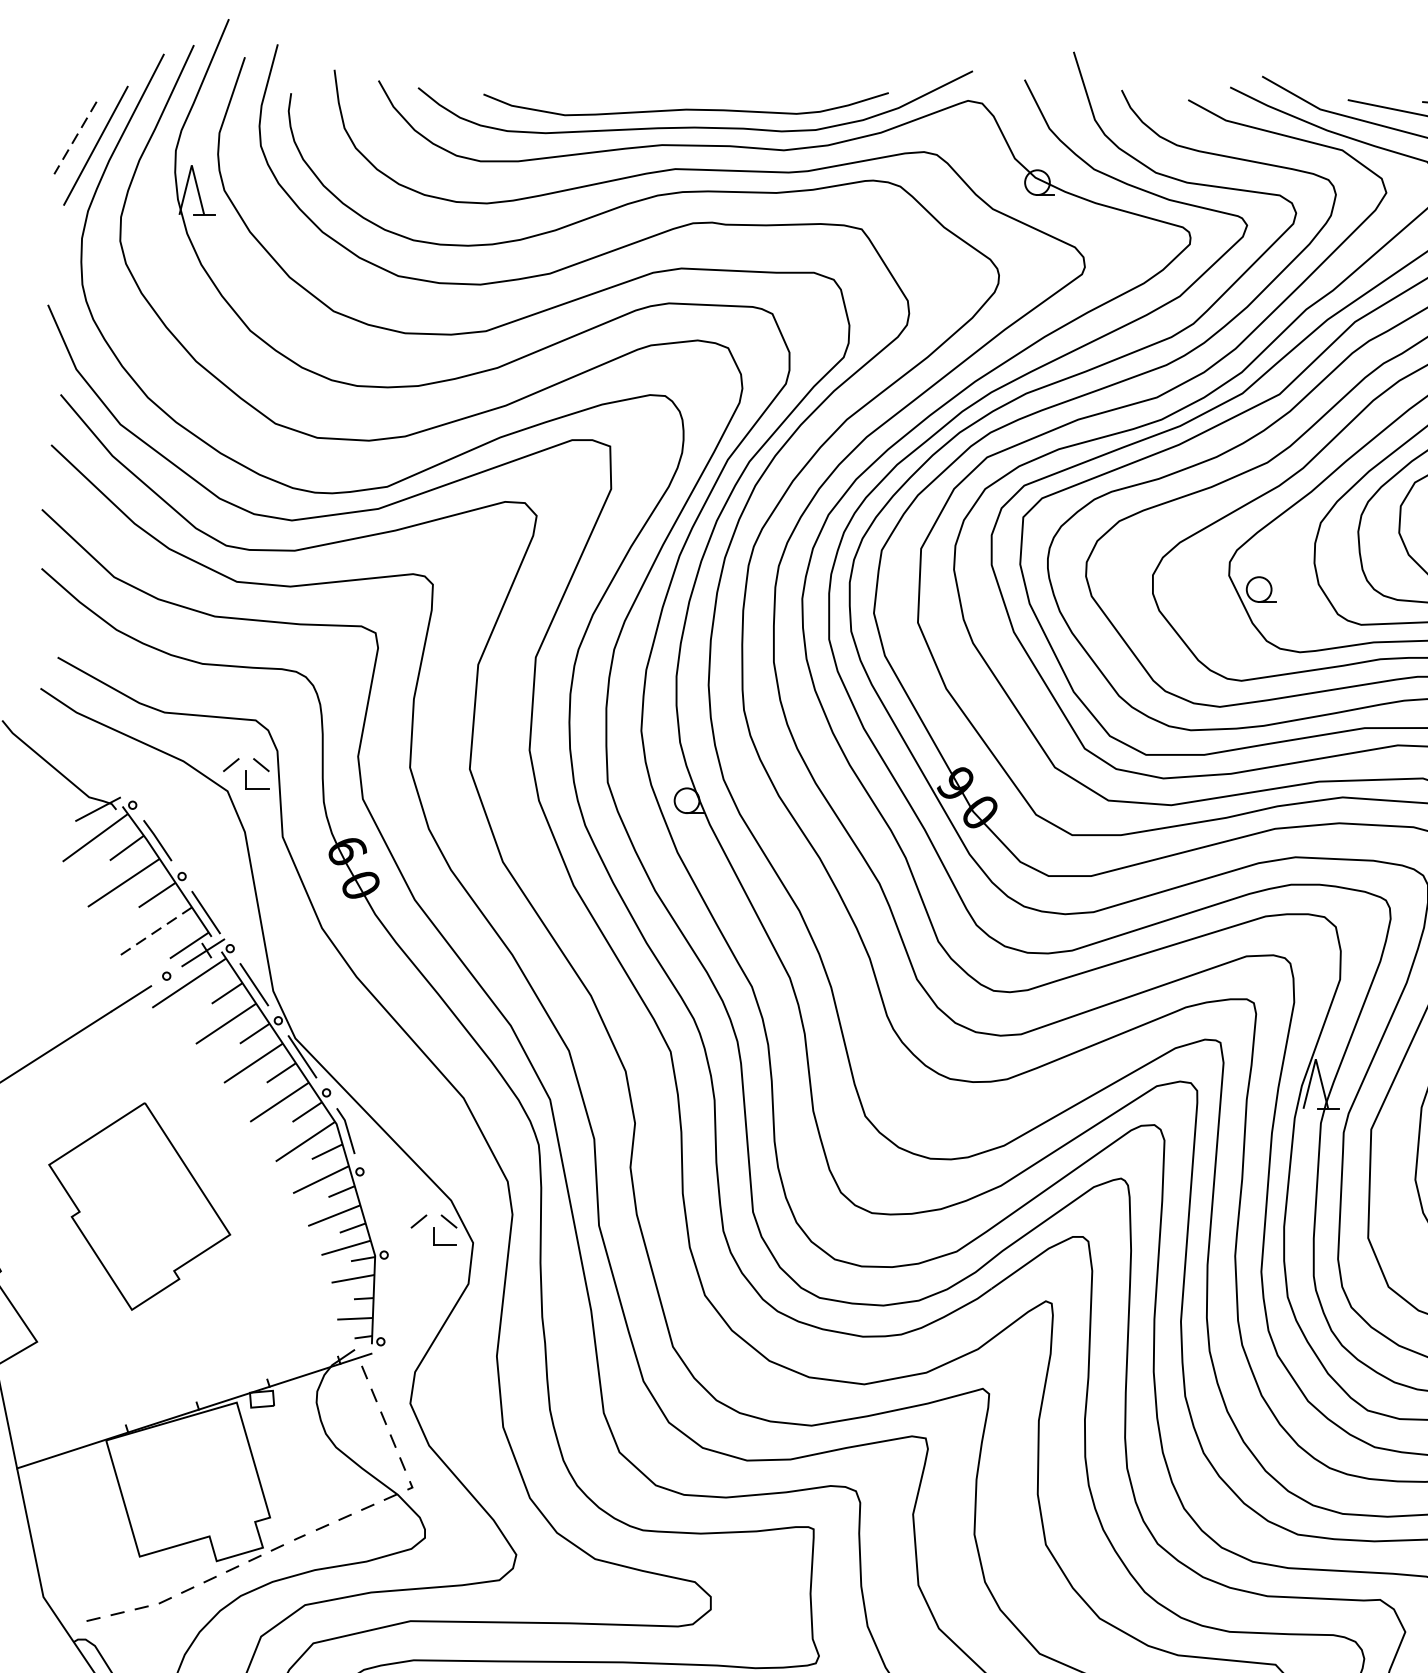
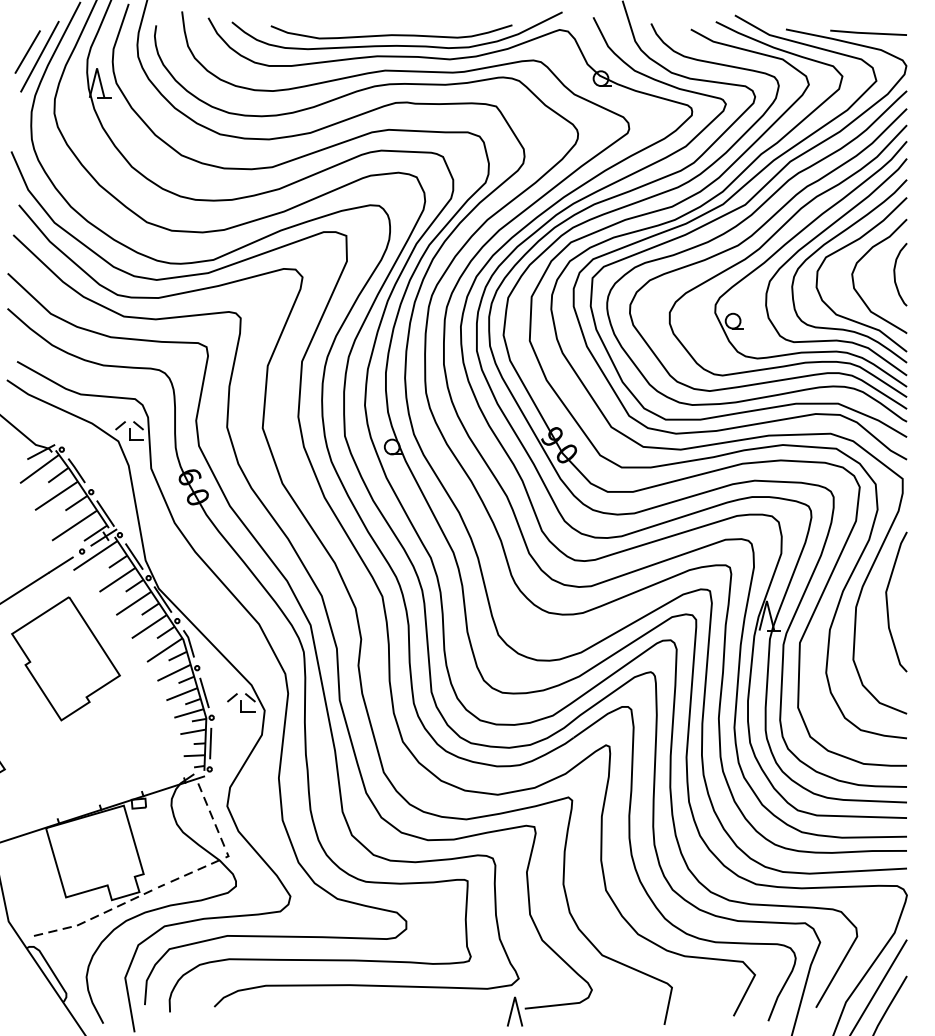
line: (75, 138) -> (27, 52), dashed -> solid
line: (153, 932) -> (74, 525), dashed -> solid
part: (138, 1206) -> (65, 658), moved
line: (372, 1212) -> (204, 692), added
line: (382, 1298) -> (210, 743), added

